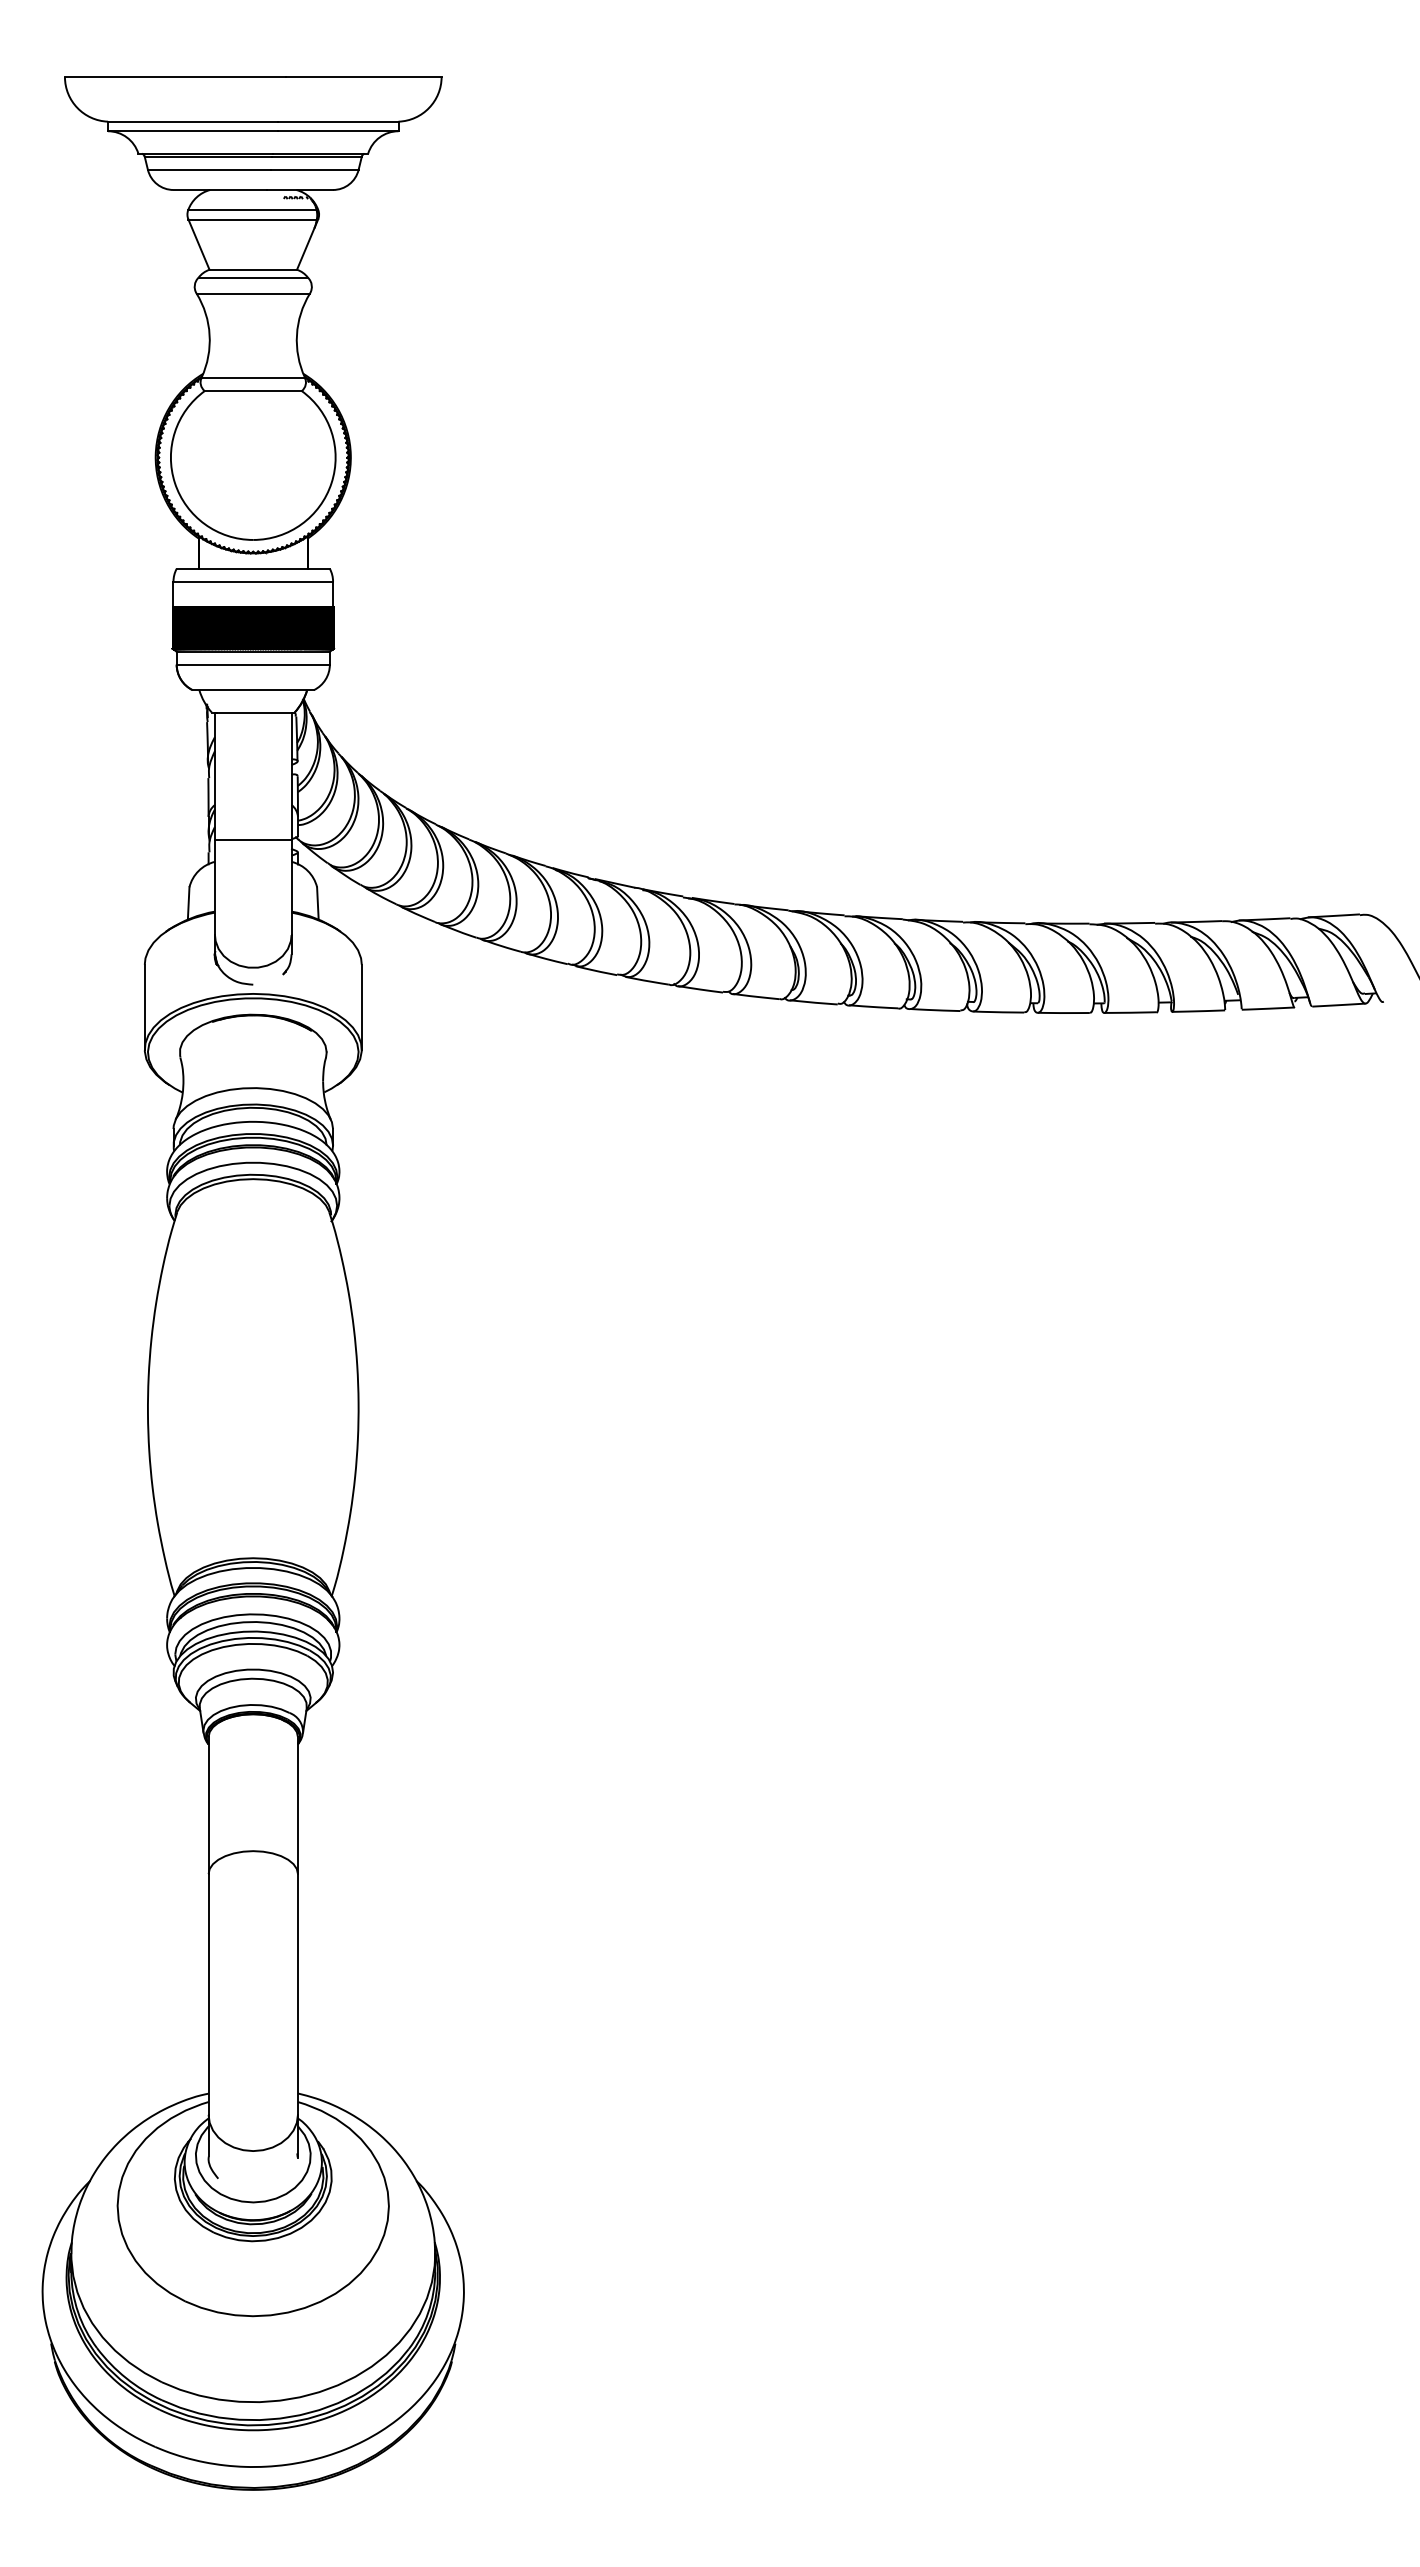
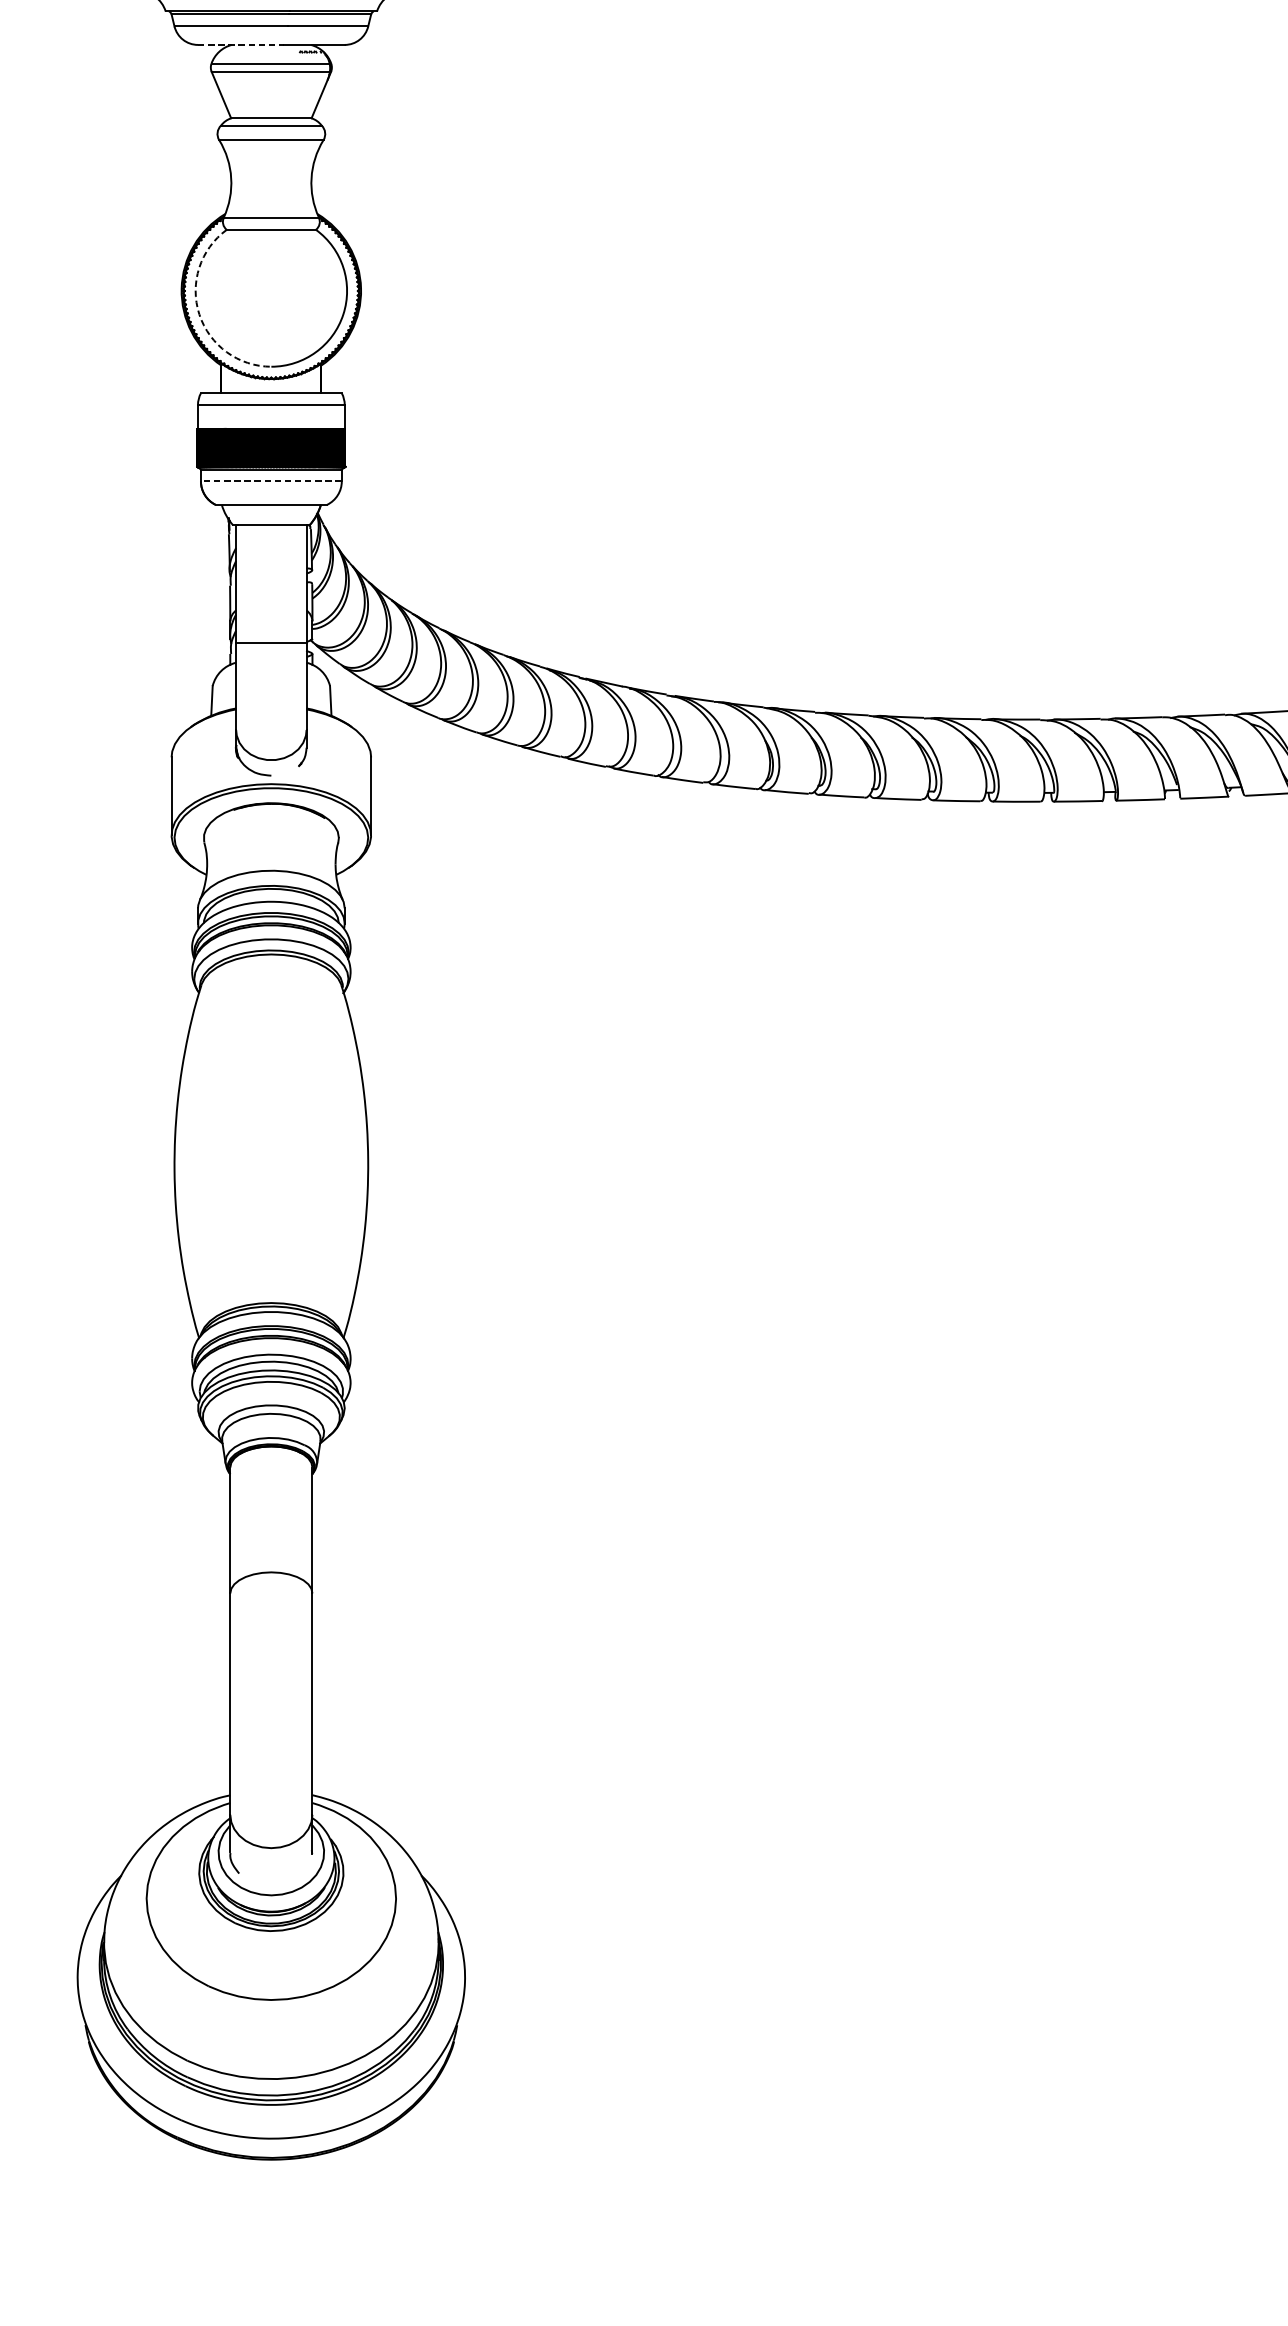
line: (220, 189) -> (241, 44), solid -> dashed
arc: (174, 483) -> (198, 314), solid -> dashed
line: (253, 664) -> (271, 481), solid -> dashed

